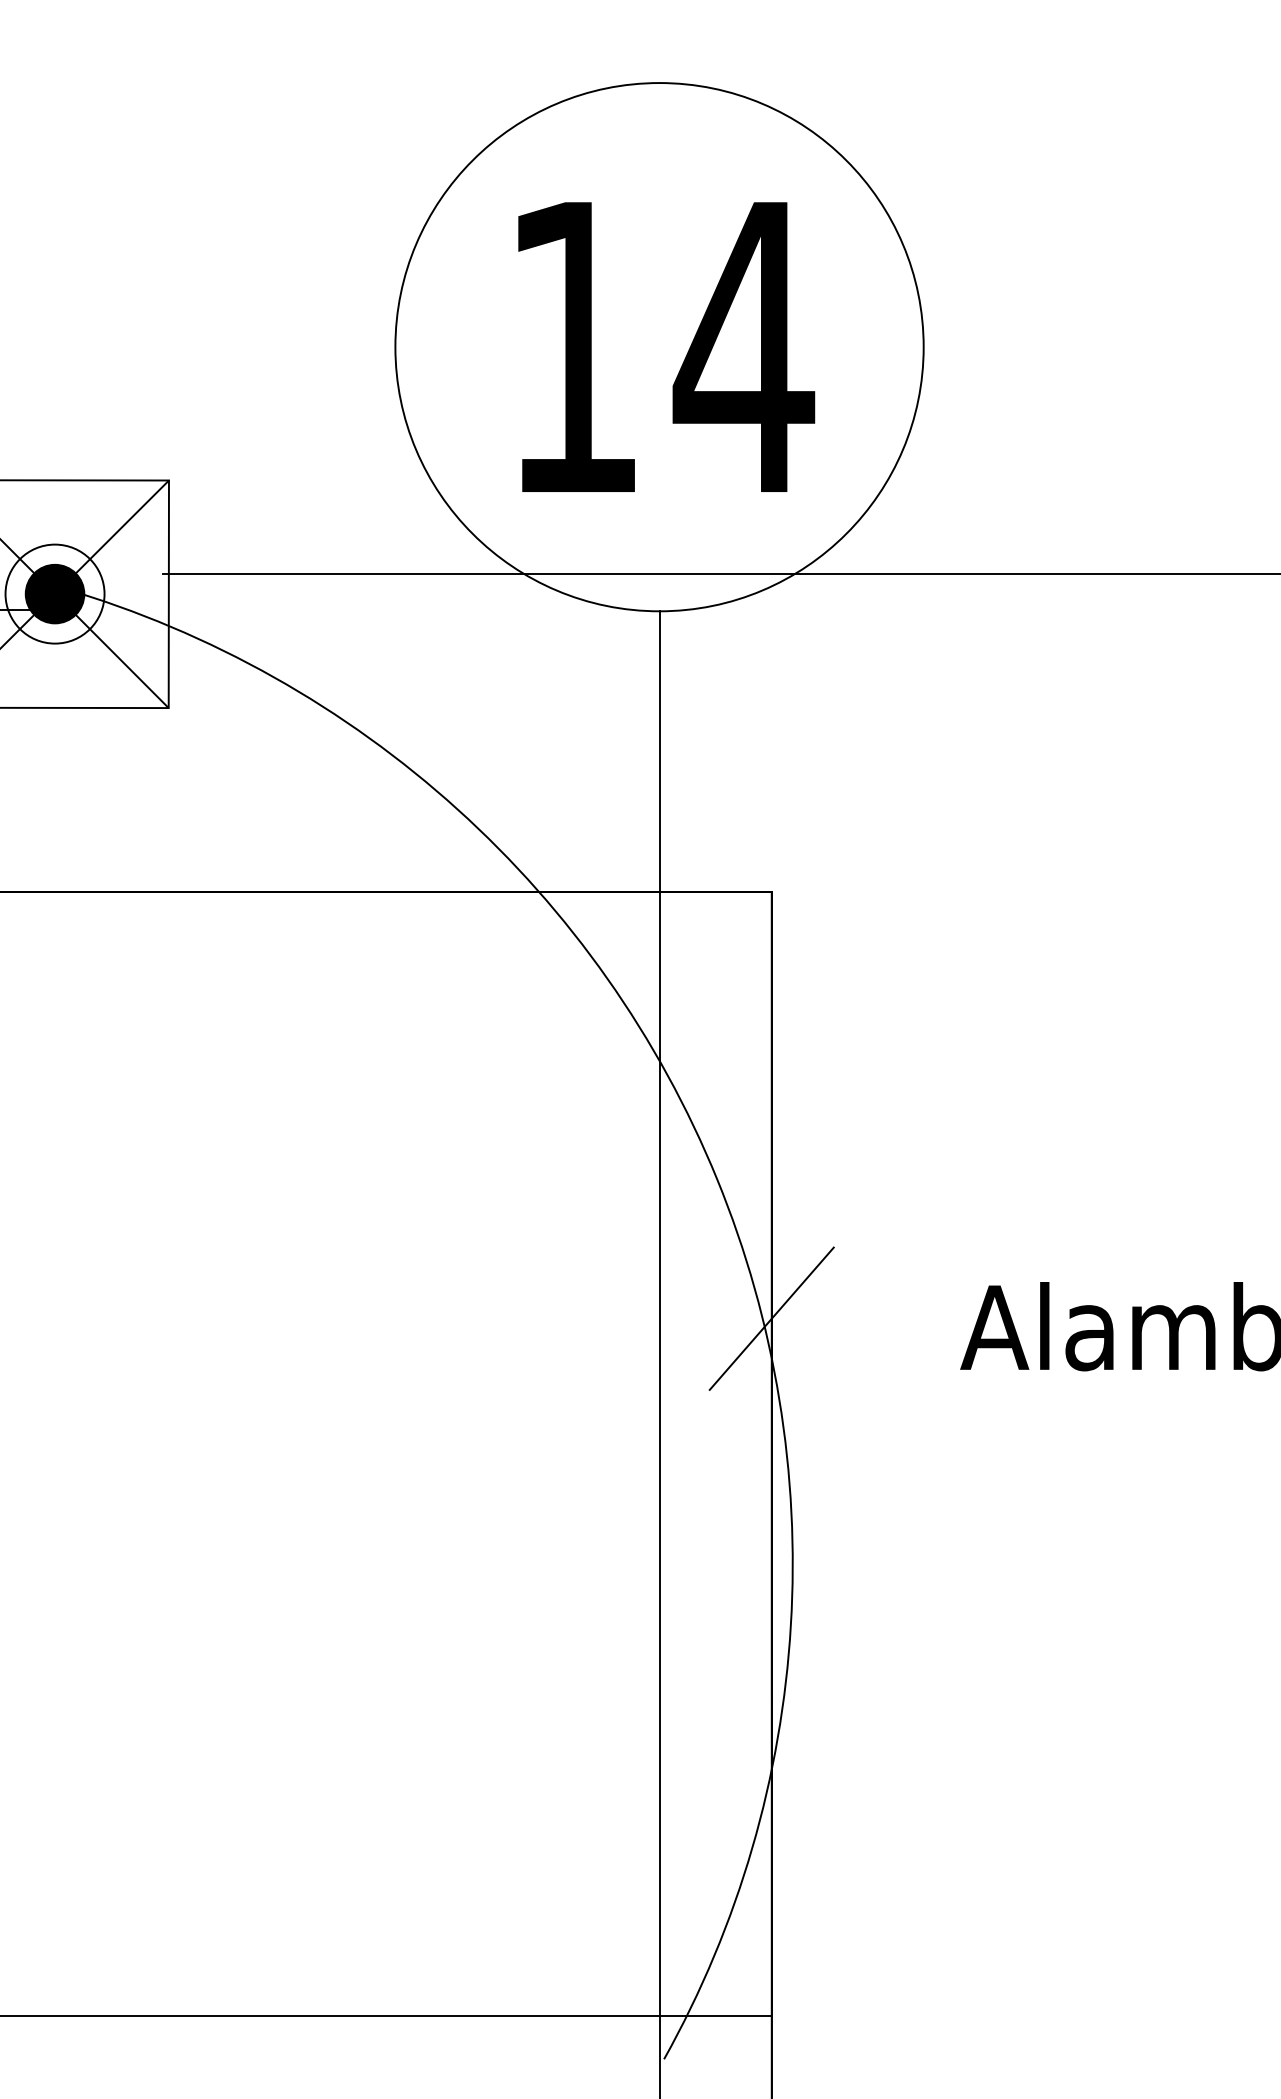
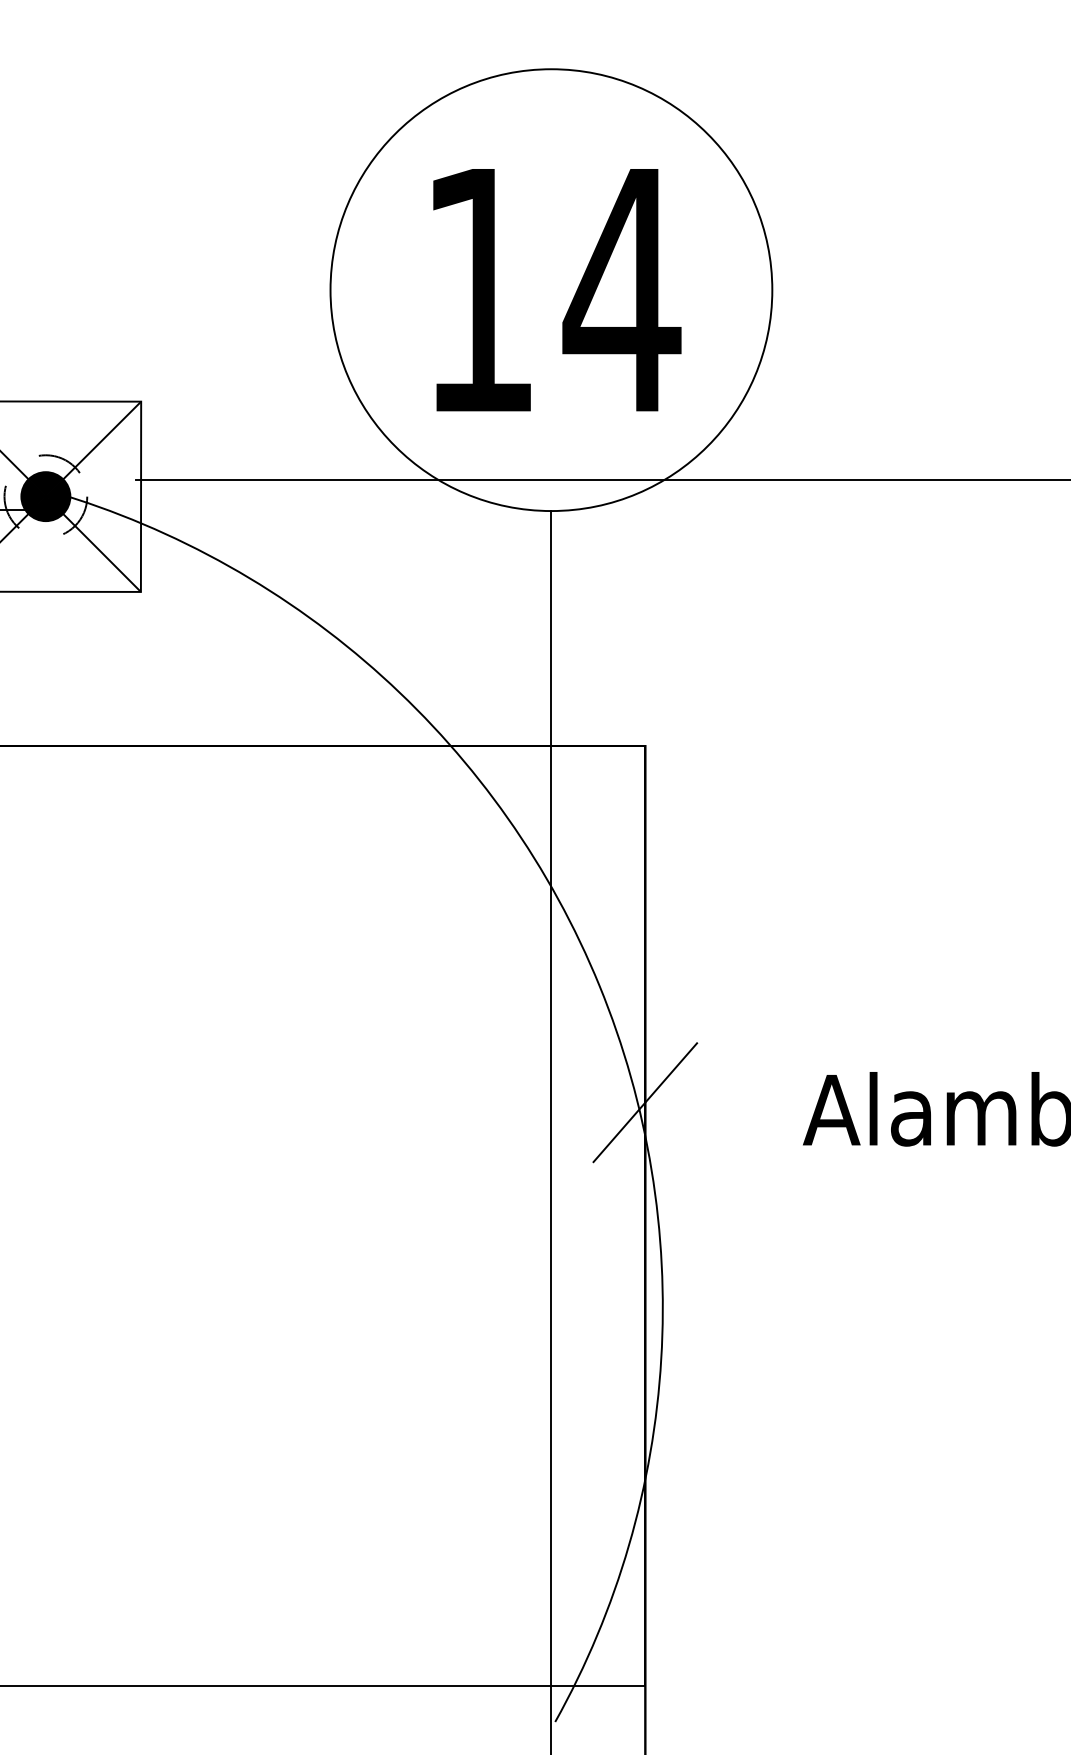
circle: (54, 593) -> (45, 496), solid -> dashed

